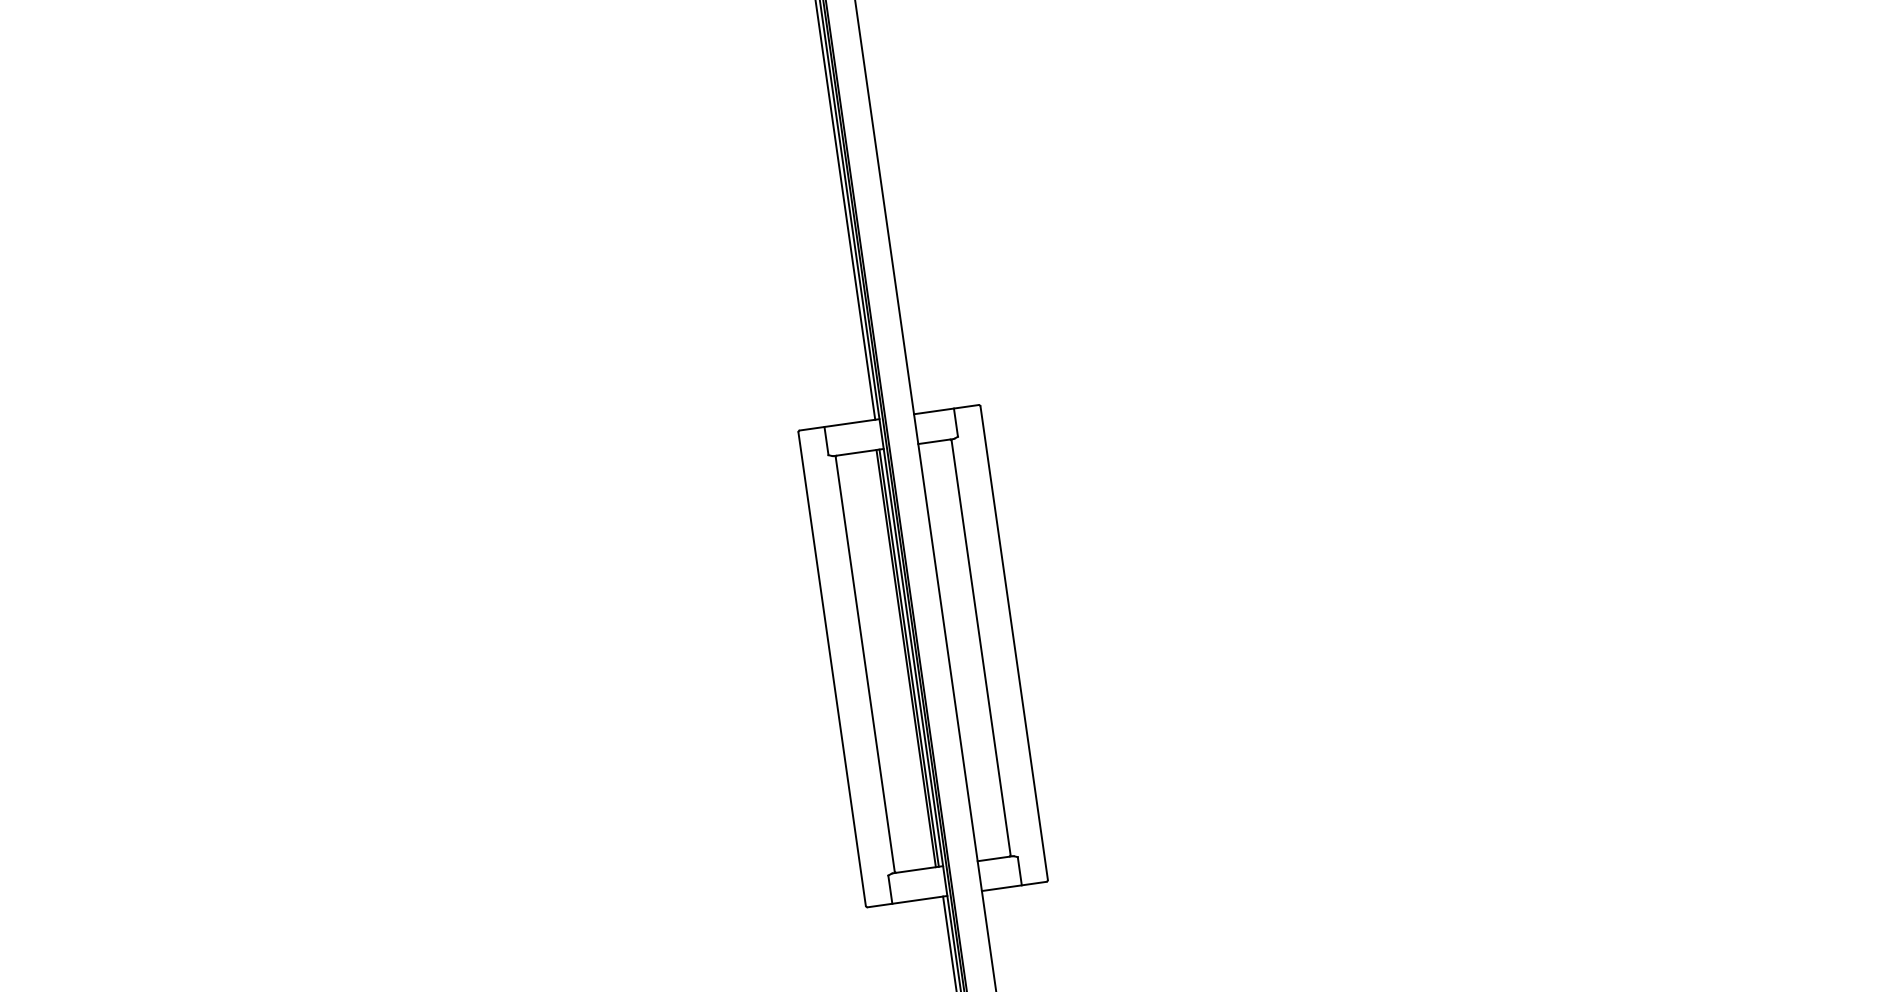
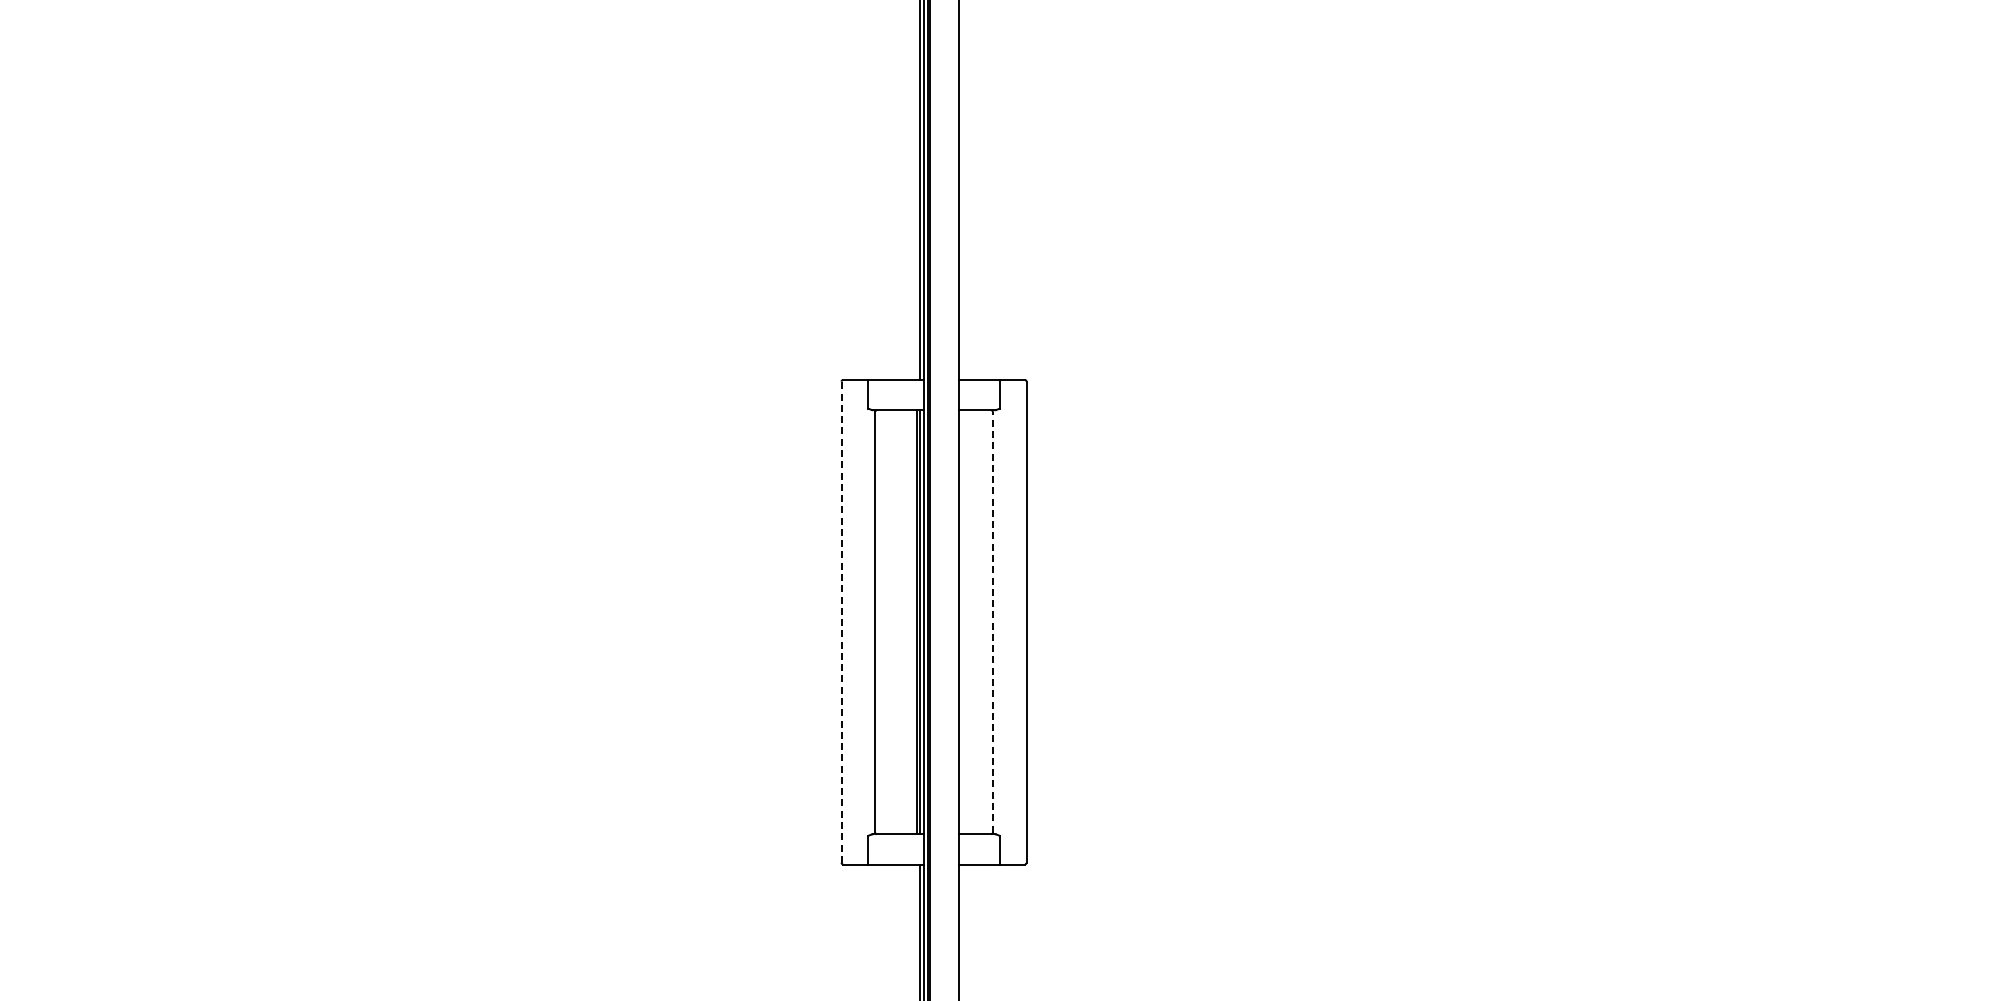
line: (980, 647) -> (992, 621), solid -> dashed
line: (832, 669) -> (841, 622), solid -> dashed

